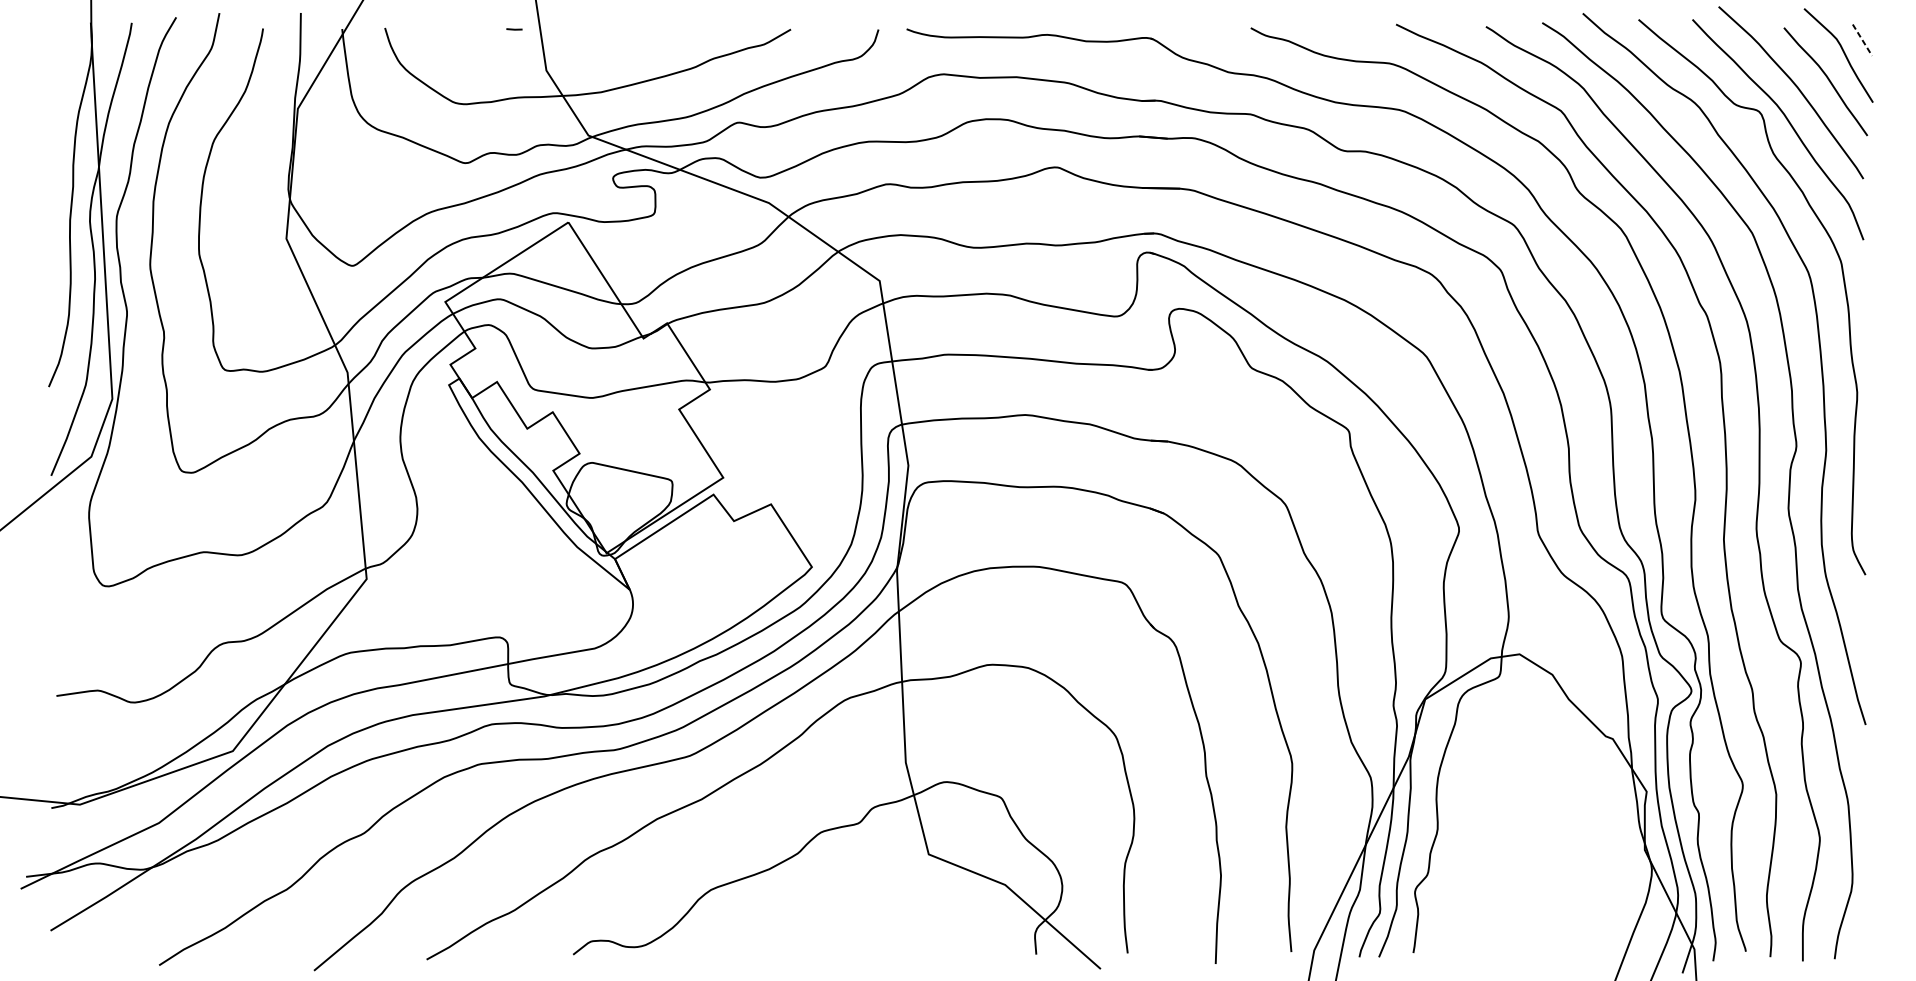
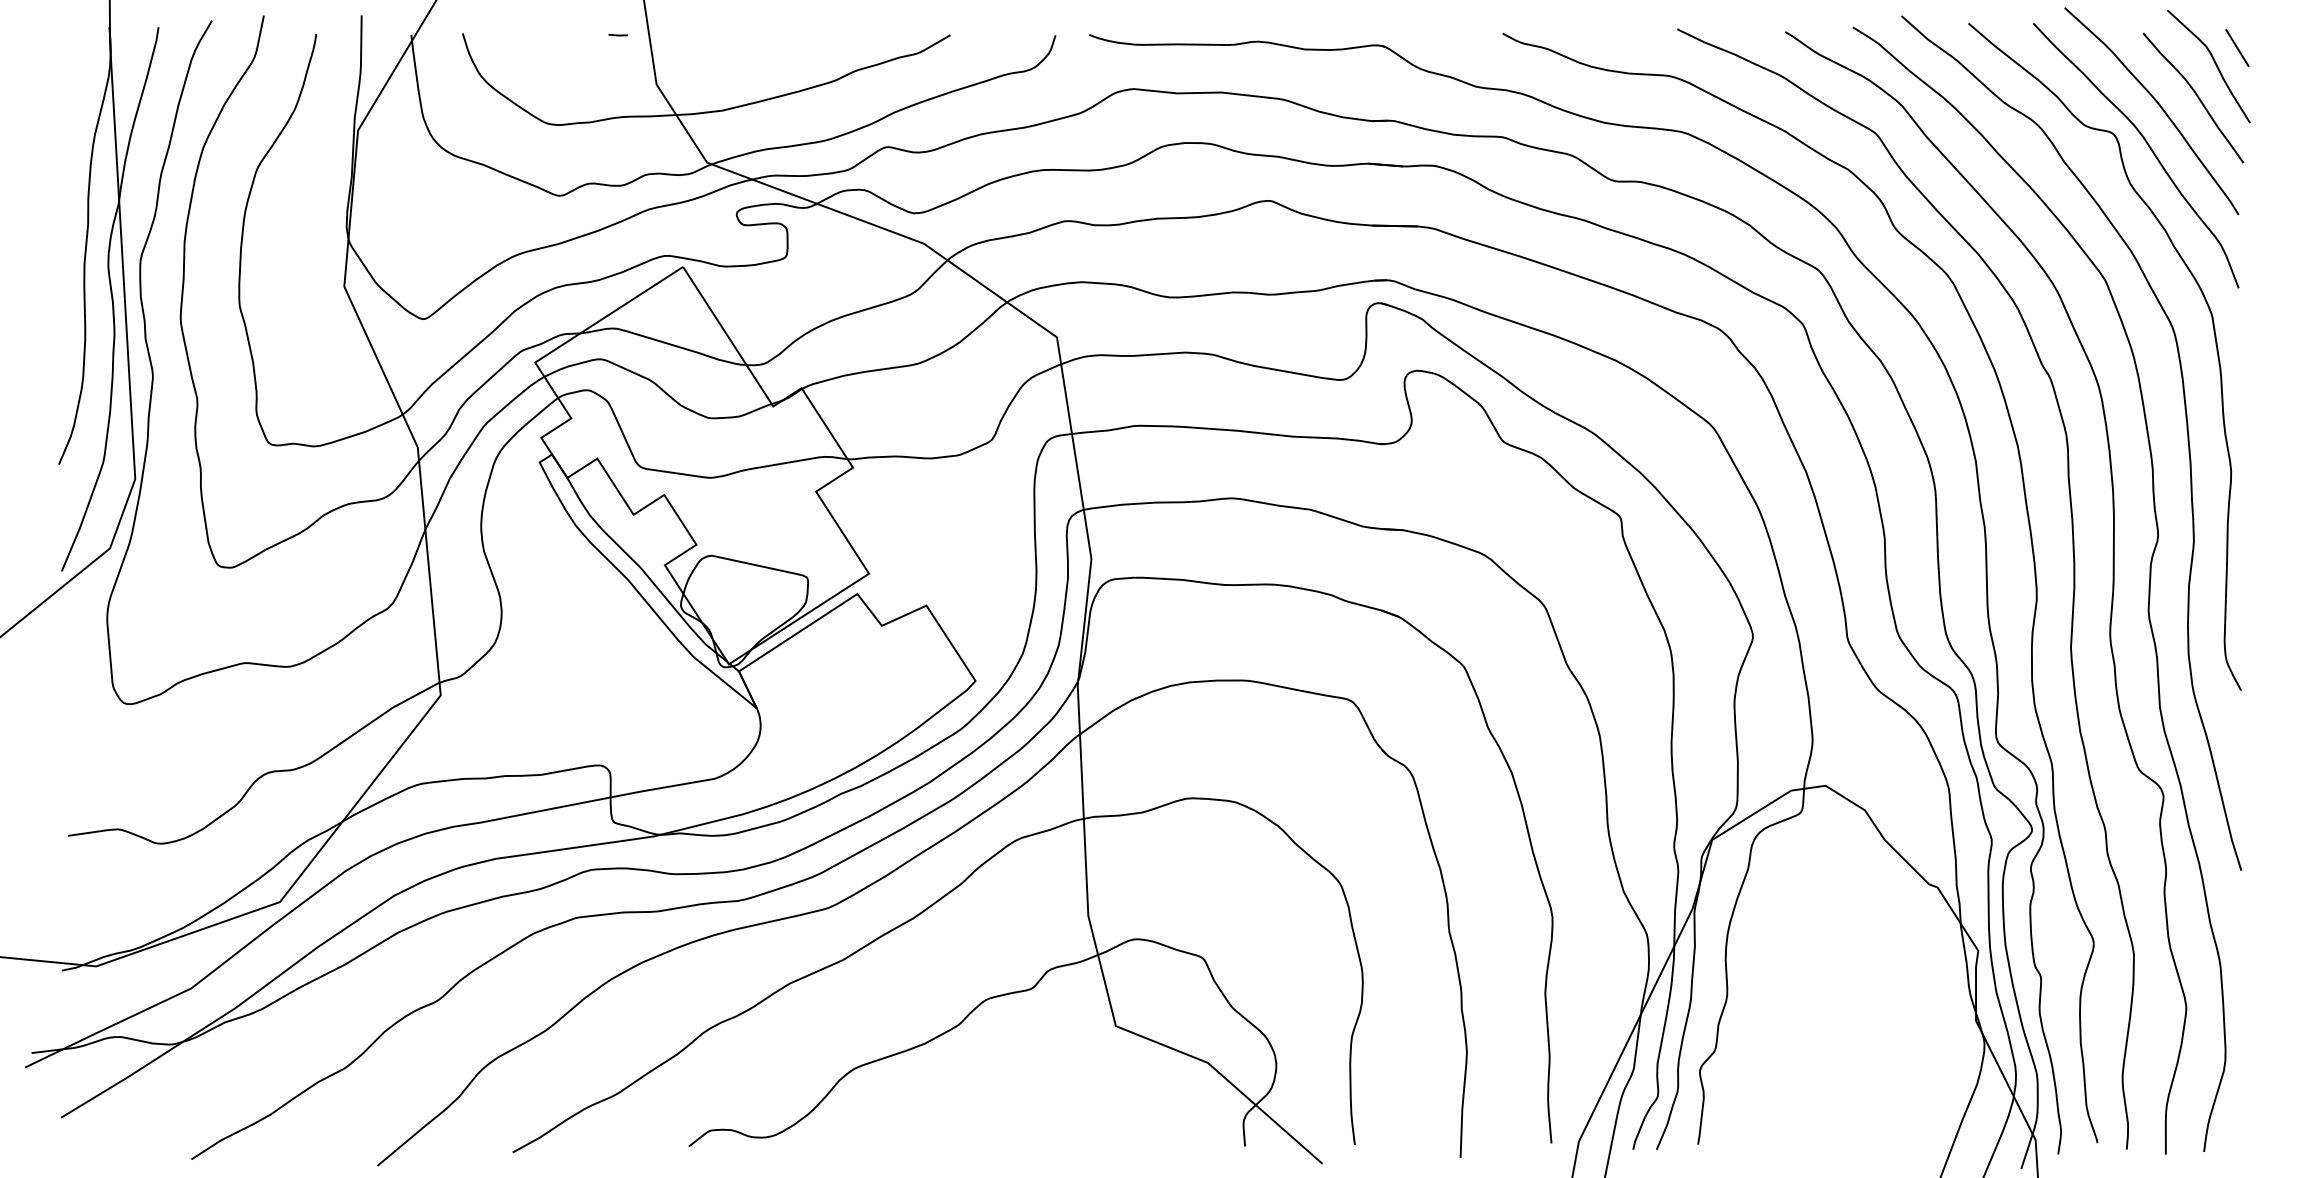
line: (1862, 40) -> (2237, 48), dashed -> solid

